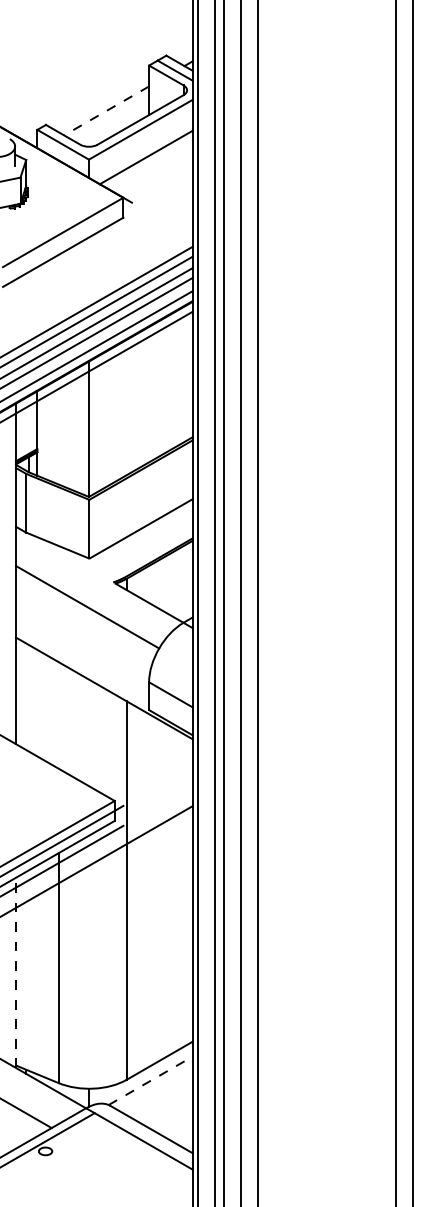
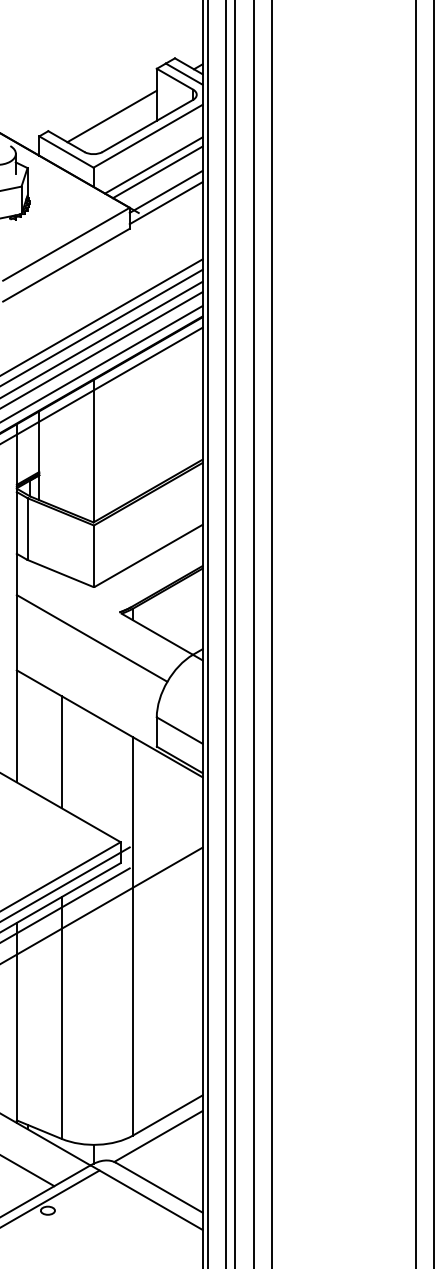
line: (106, 111) -> (111, 117), dashed -> solid
line: (149, 163) -> (157, 171), added
line: (157, 182) -> (165, 191), added
line: (157, 193) -> (165, 203), added
line: (58, 715) -> (61, 752), added
line: (16, 972) -> (17, 1022), dashed -> solid
line: (151, 1080) -> (159, 1136), dashed -> solid

